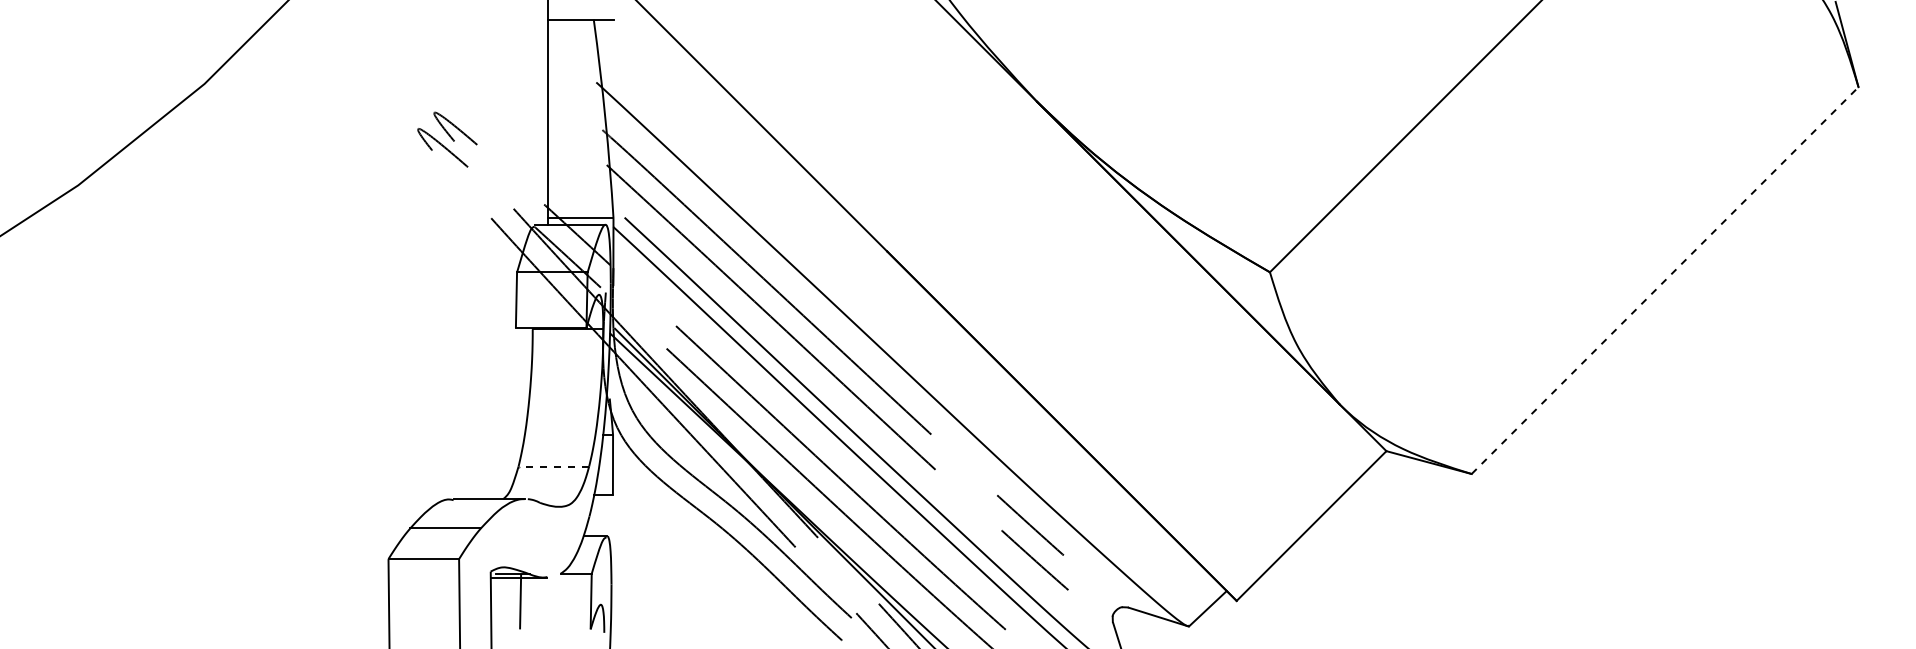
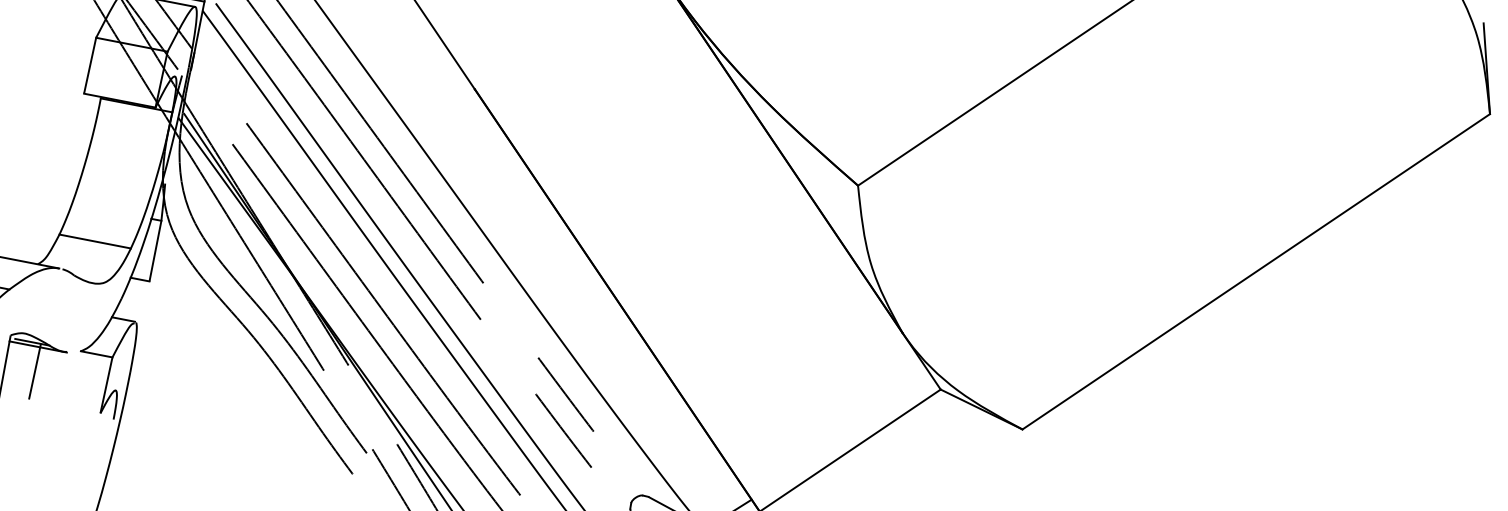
line: (1665, 280) -> (1256, 271), dashed -> solid
line: (553, 466) -> (94, 241), dashed -> solid

